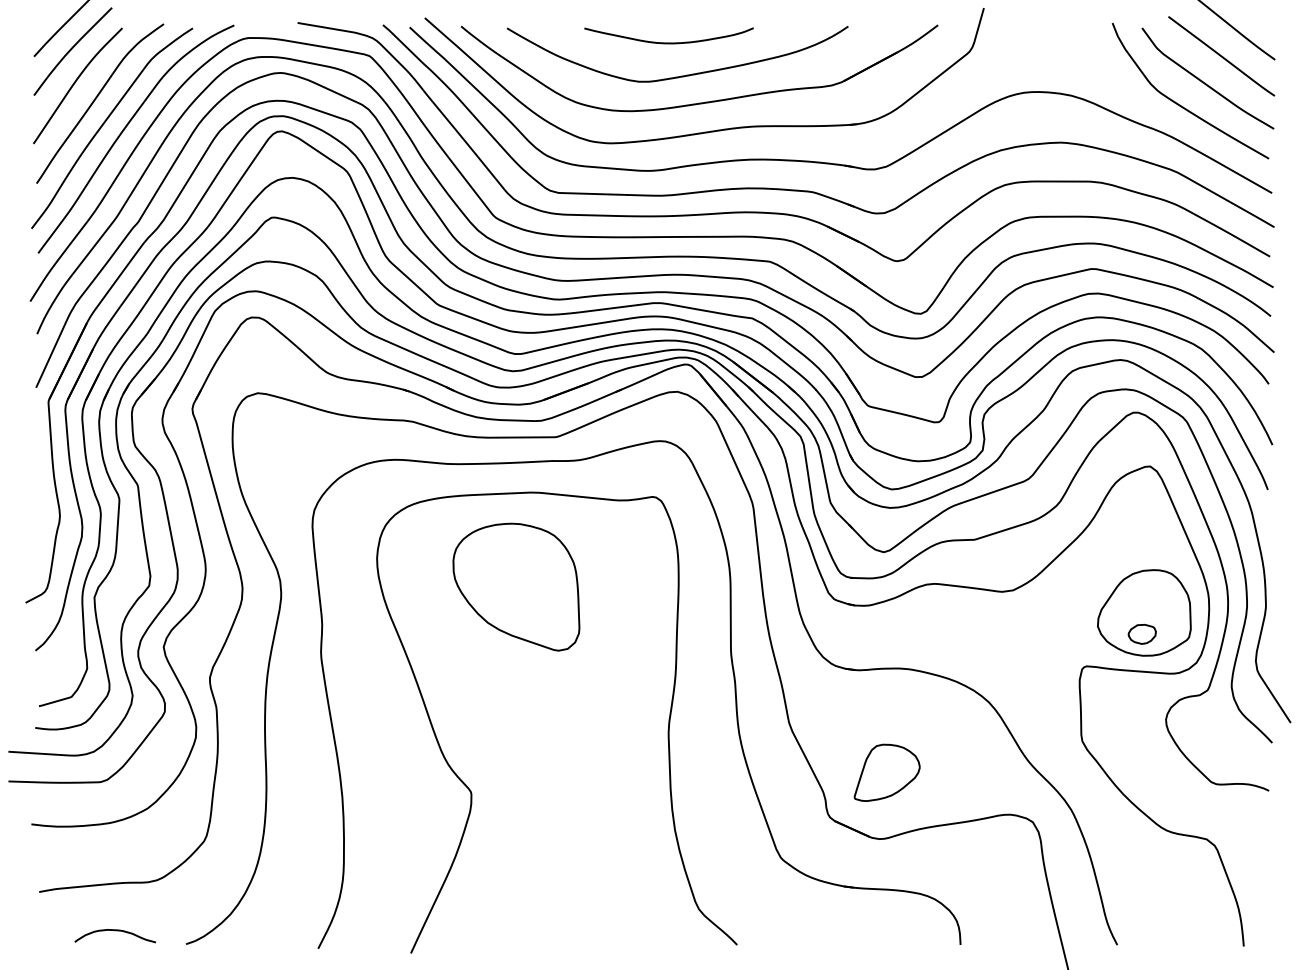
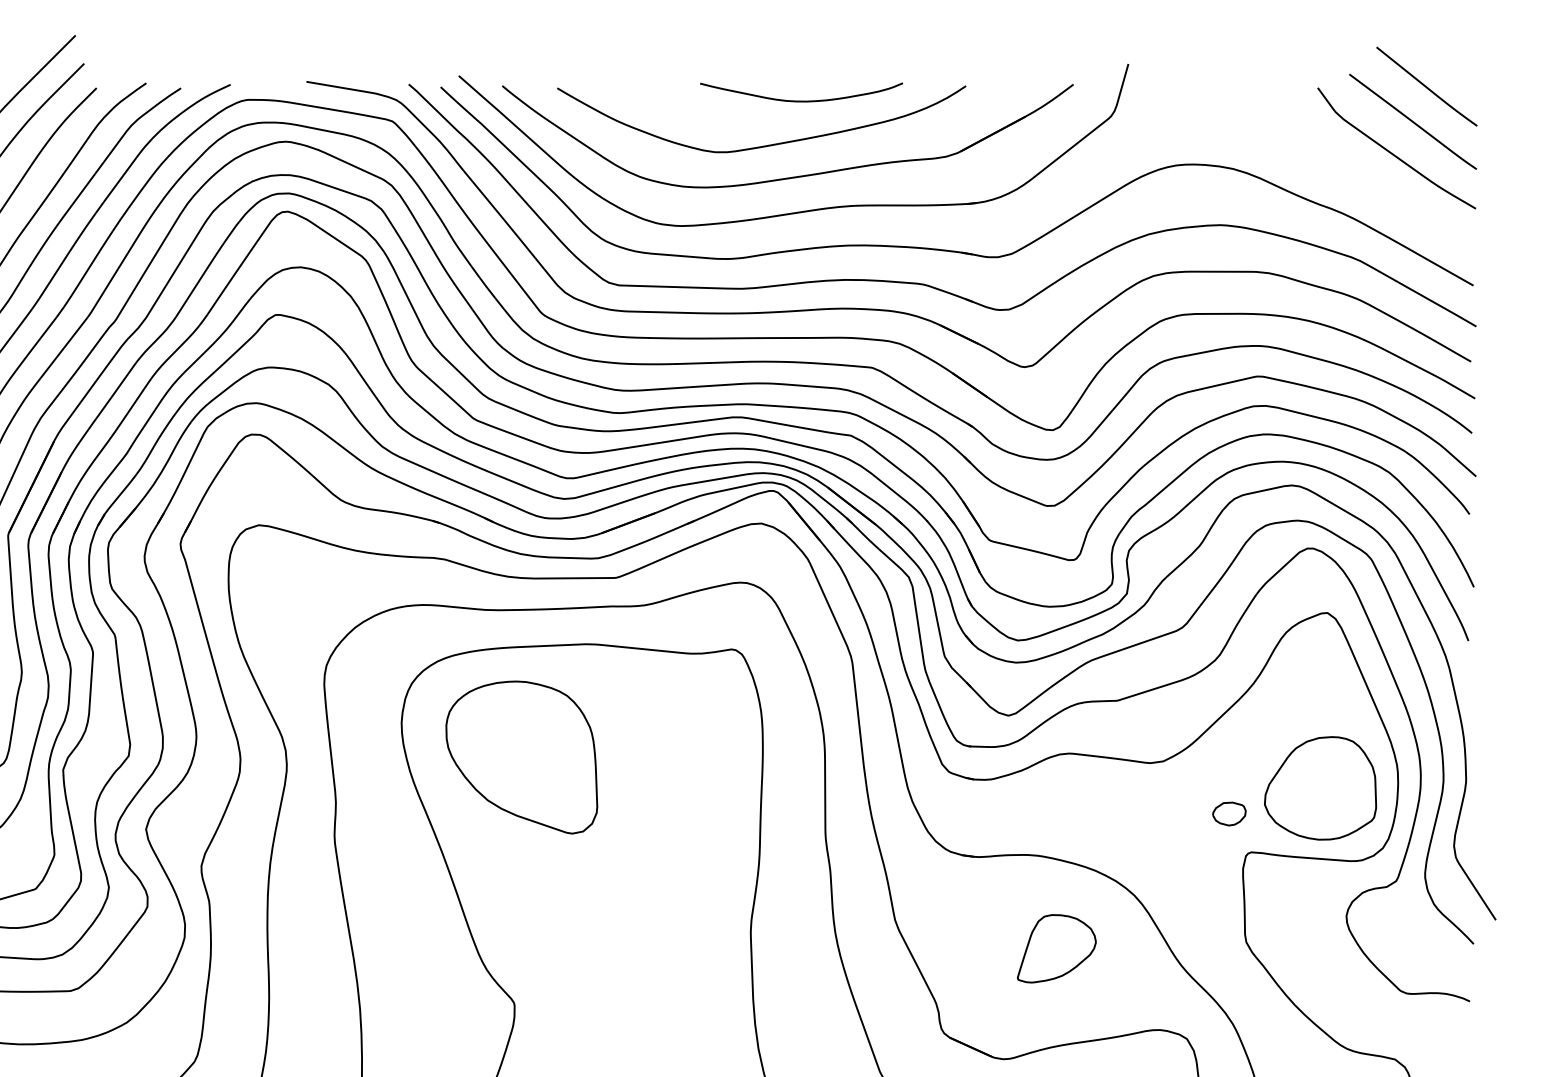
curve: (668, 42) -> (800, 100), moved
curve: (1180, 104) -> (1363, 179), removed
part: (516, 586) -> (521, 756), moved
part: (1141, 633) -> (1228, 813), moved
part: (886, 772) -> (1056, 948), moved

